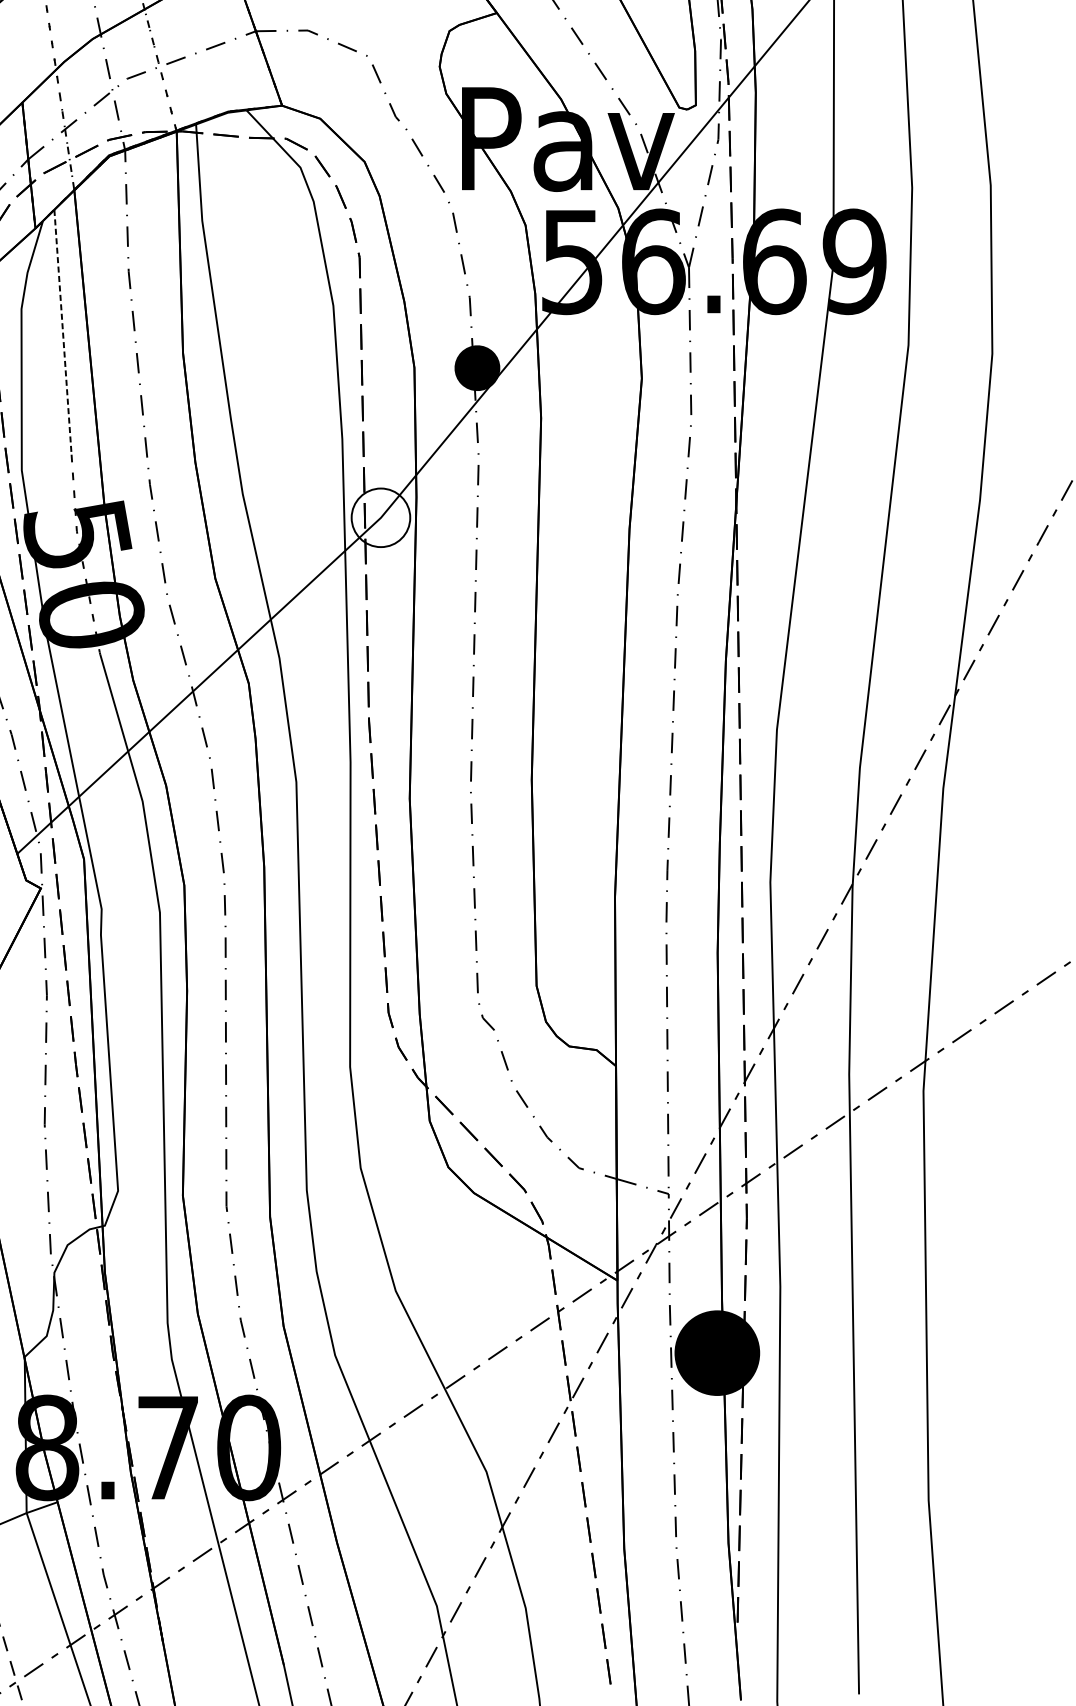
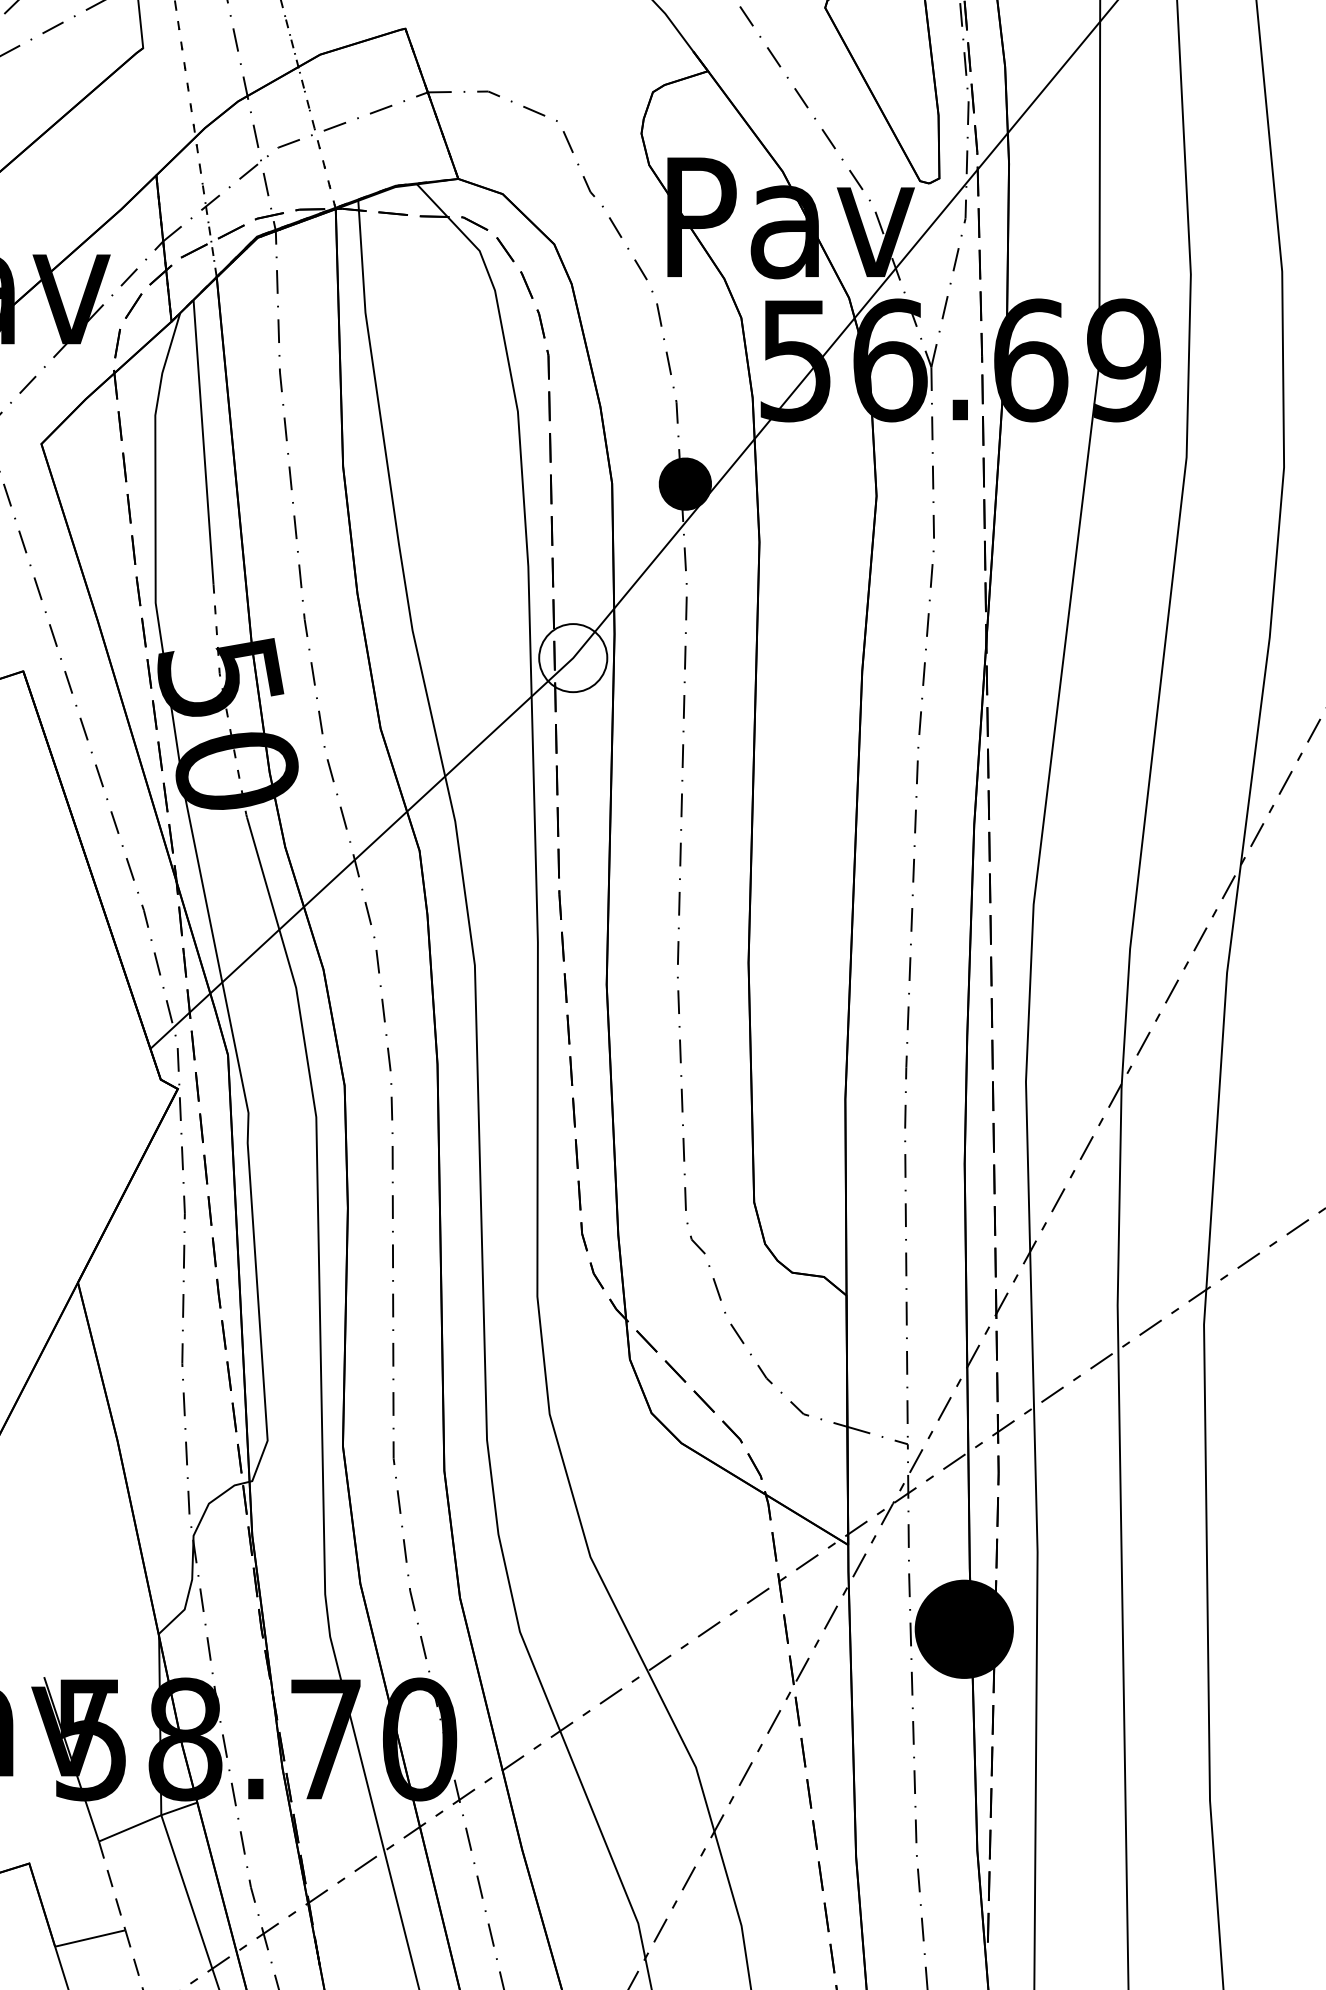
line: (62, 332) -> (203, 442), dashed -> solid

